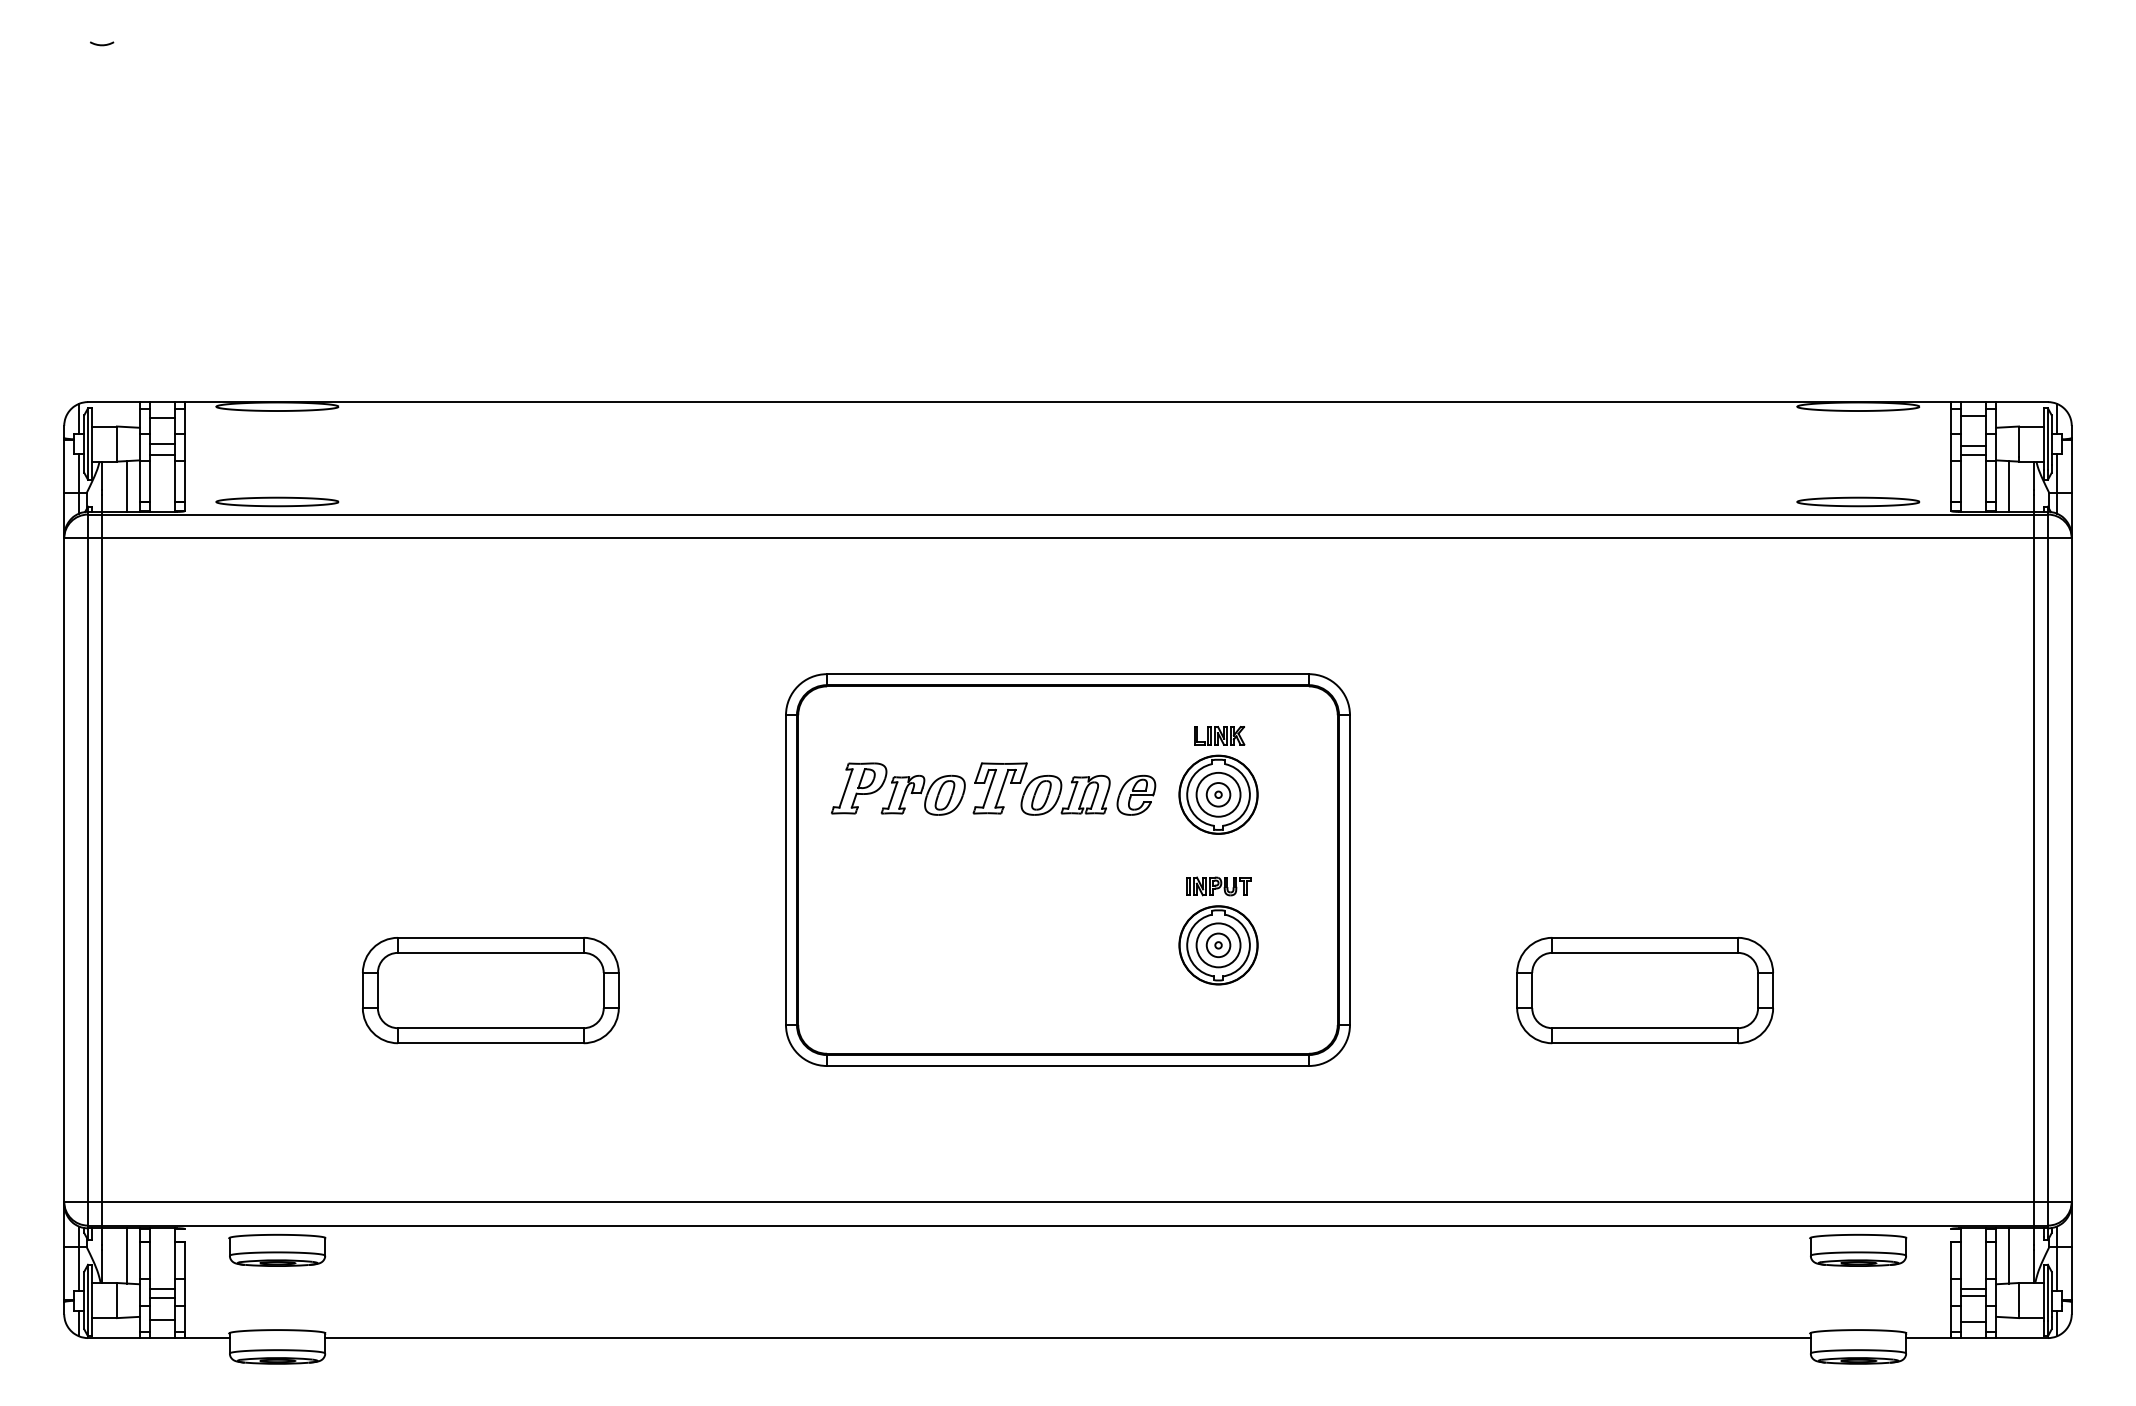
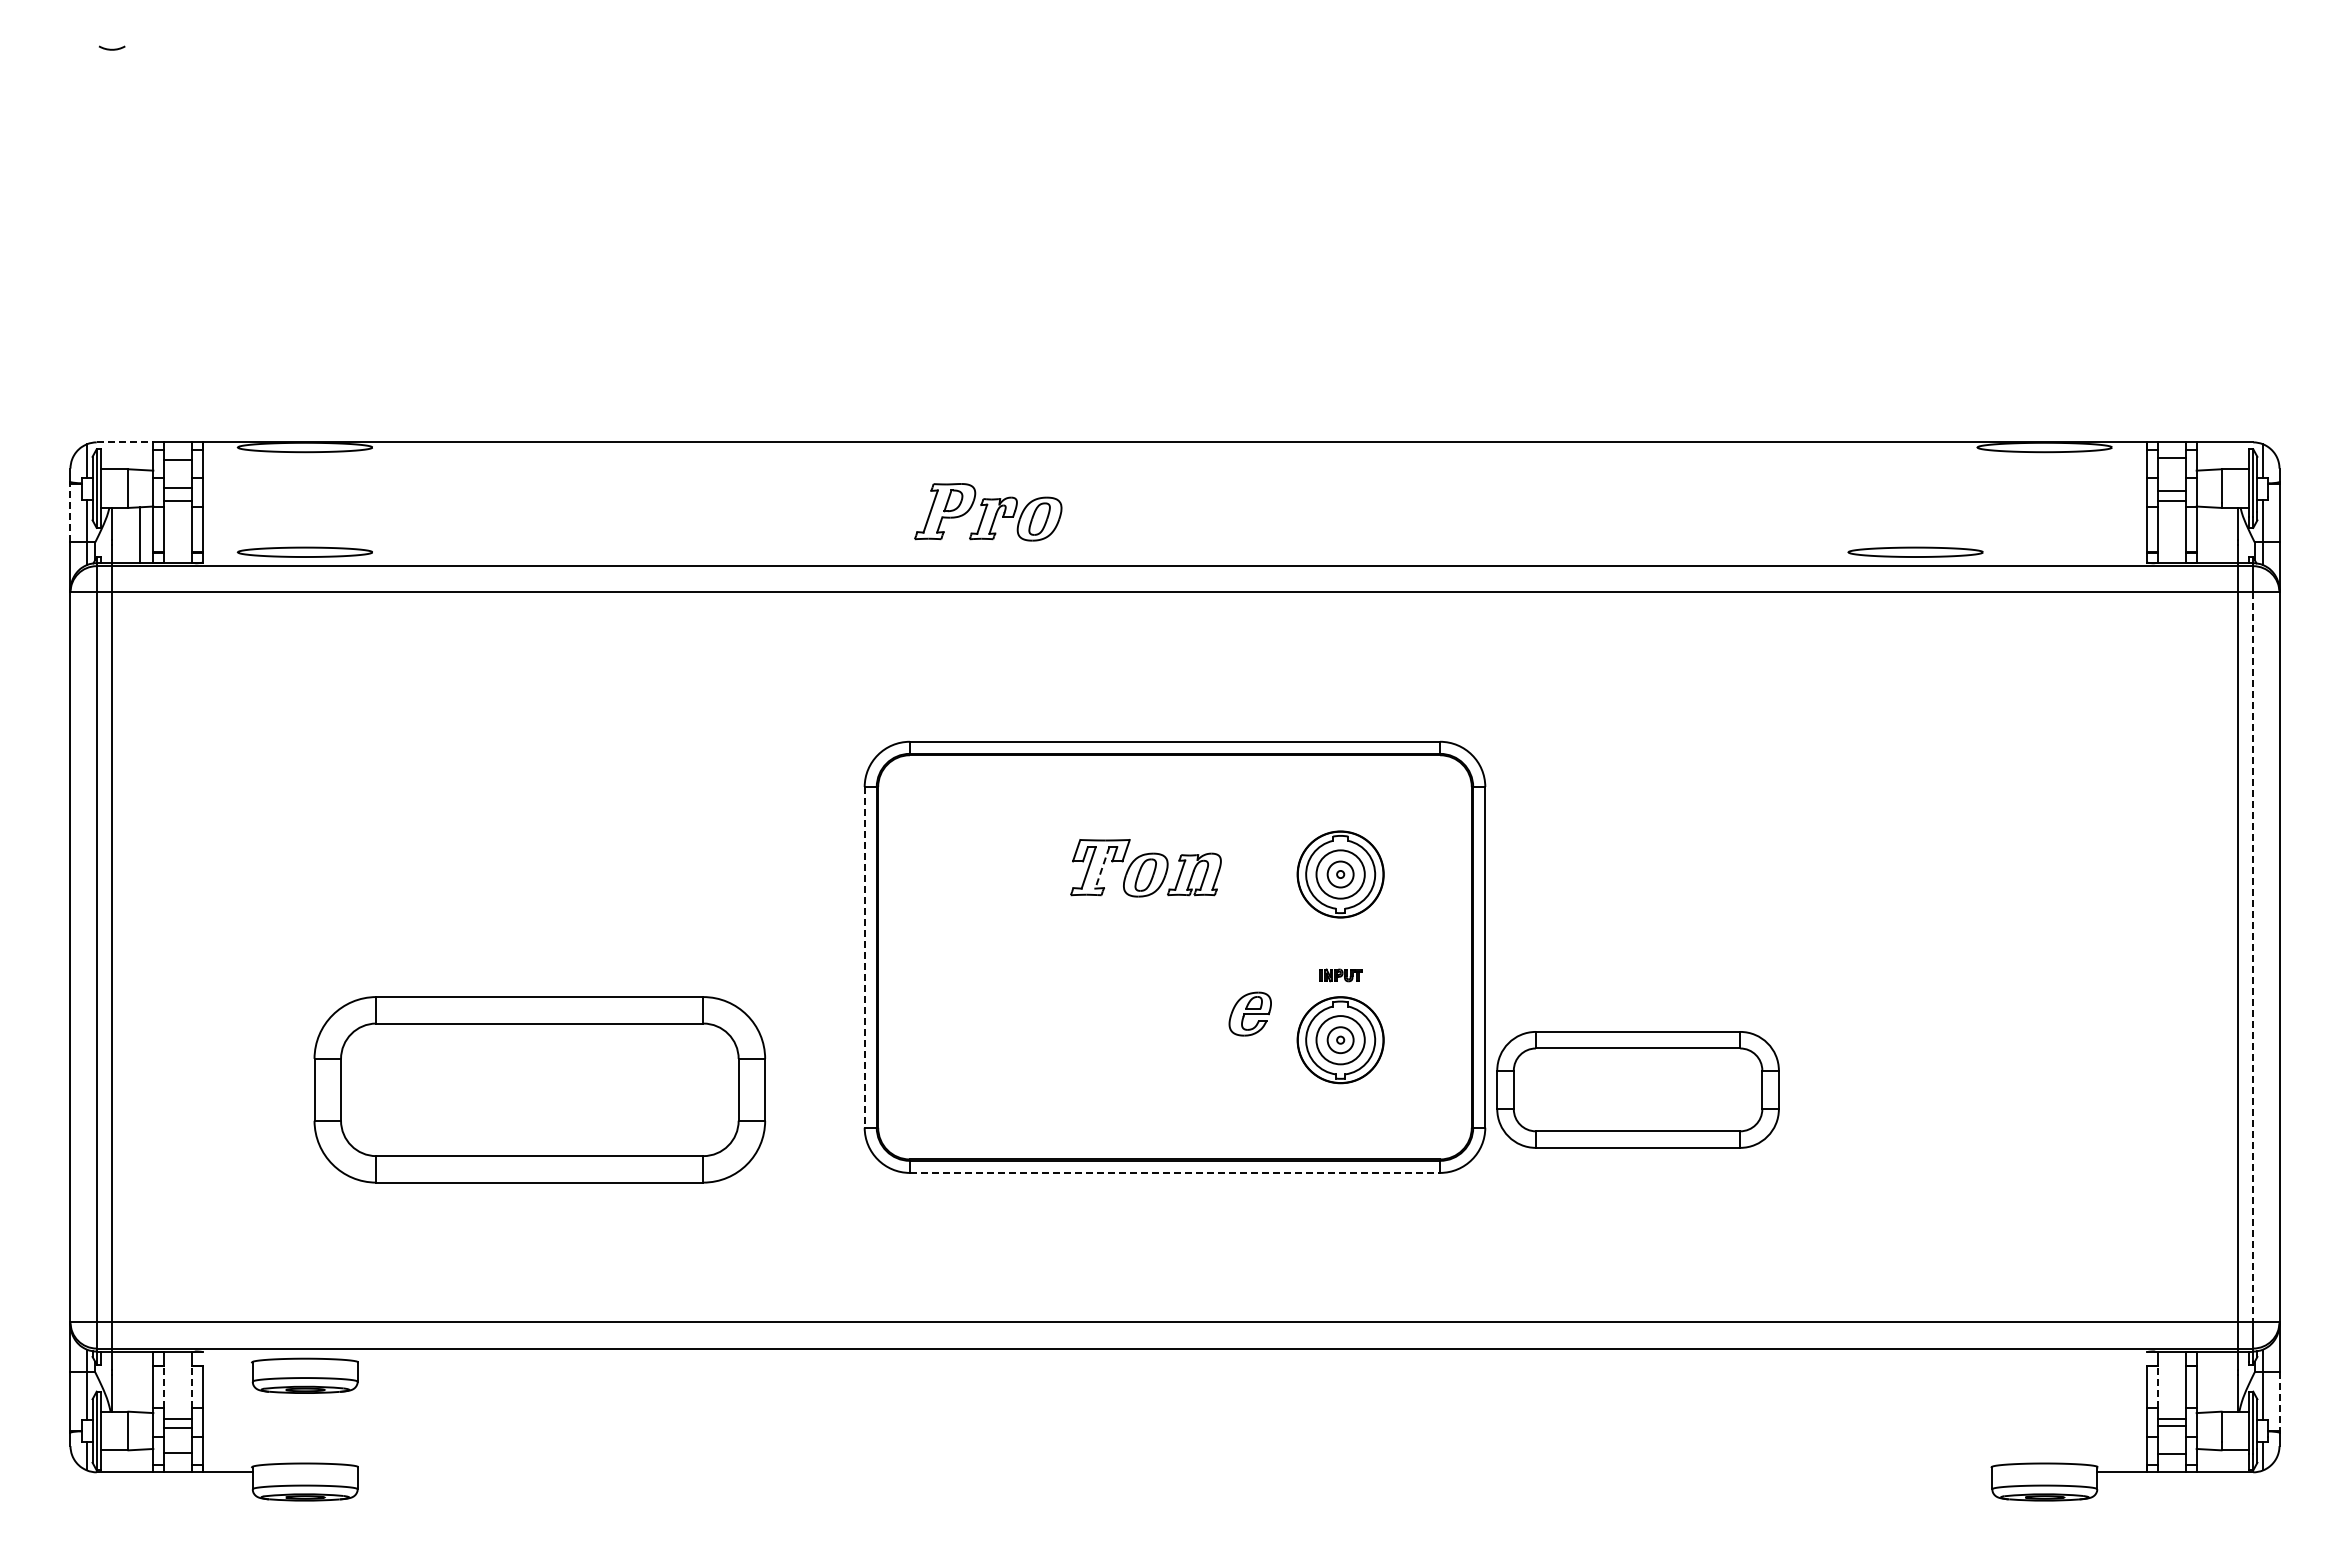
line: (114, 402) -> (125, 442), solid -> dashed
line: (64, 465) -> (70, 512), solid -> dashed
line: (2009, 486) -> (2210, 535), removed
part: (1858, 501) -> (1915, 551), moved
part: (1219, 735) -> (1341, 809), removed
line: (1002, 788) -> (1102, 867), solid -> dashed
part: (898, 789) -> (988, 512), moved
part: (1135, 794) -> (1249, 1013), moved
line: (785, 870) -> (864, 957), solid -> dashed
line: (2048, 870) -> (2253, 957), solid -> dashed
part: (1218, 886) -> (1340, 975), size x0.6
part: (490, 990) -> (539, 1089), size x1.6
part: (1644, 990) -> (1637, 1089), moved
line: (1068, 1065) -> (1175, 1172), solid -> dashed
part: (1858, 1250) -> (2044, 1375), removed
line: (126, 1255) -> (139, 1381), removed
line: (2009, 1255) -> (2210, 1381), removed
line: (149, 1261) -> (164, 1387), solid -> dashed
line: (174, 1261) -> (191, 1387), solid -> dashed
line: (1961, 1261) -> (2158, 1387), solid -> dashed
line: (2071, 1274) -> (2279, 1402), solid -> dashed
line: (1067, 1338) -> (1174, 1472), removed

